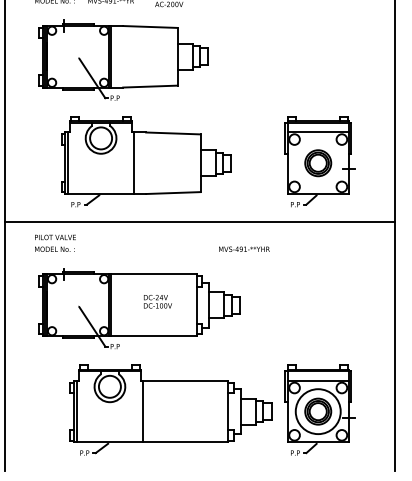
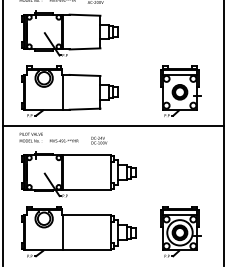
part: (145, 160) -> (69, 90), moved
text: (243, 248) -> (63, 140), moved
text: (158, 301) -> (99, 140), moved
part: (170, 409) -> (78, 231), moved

